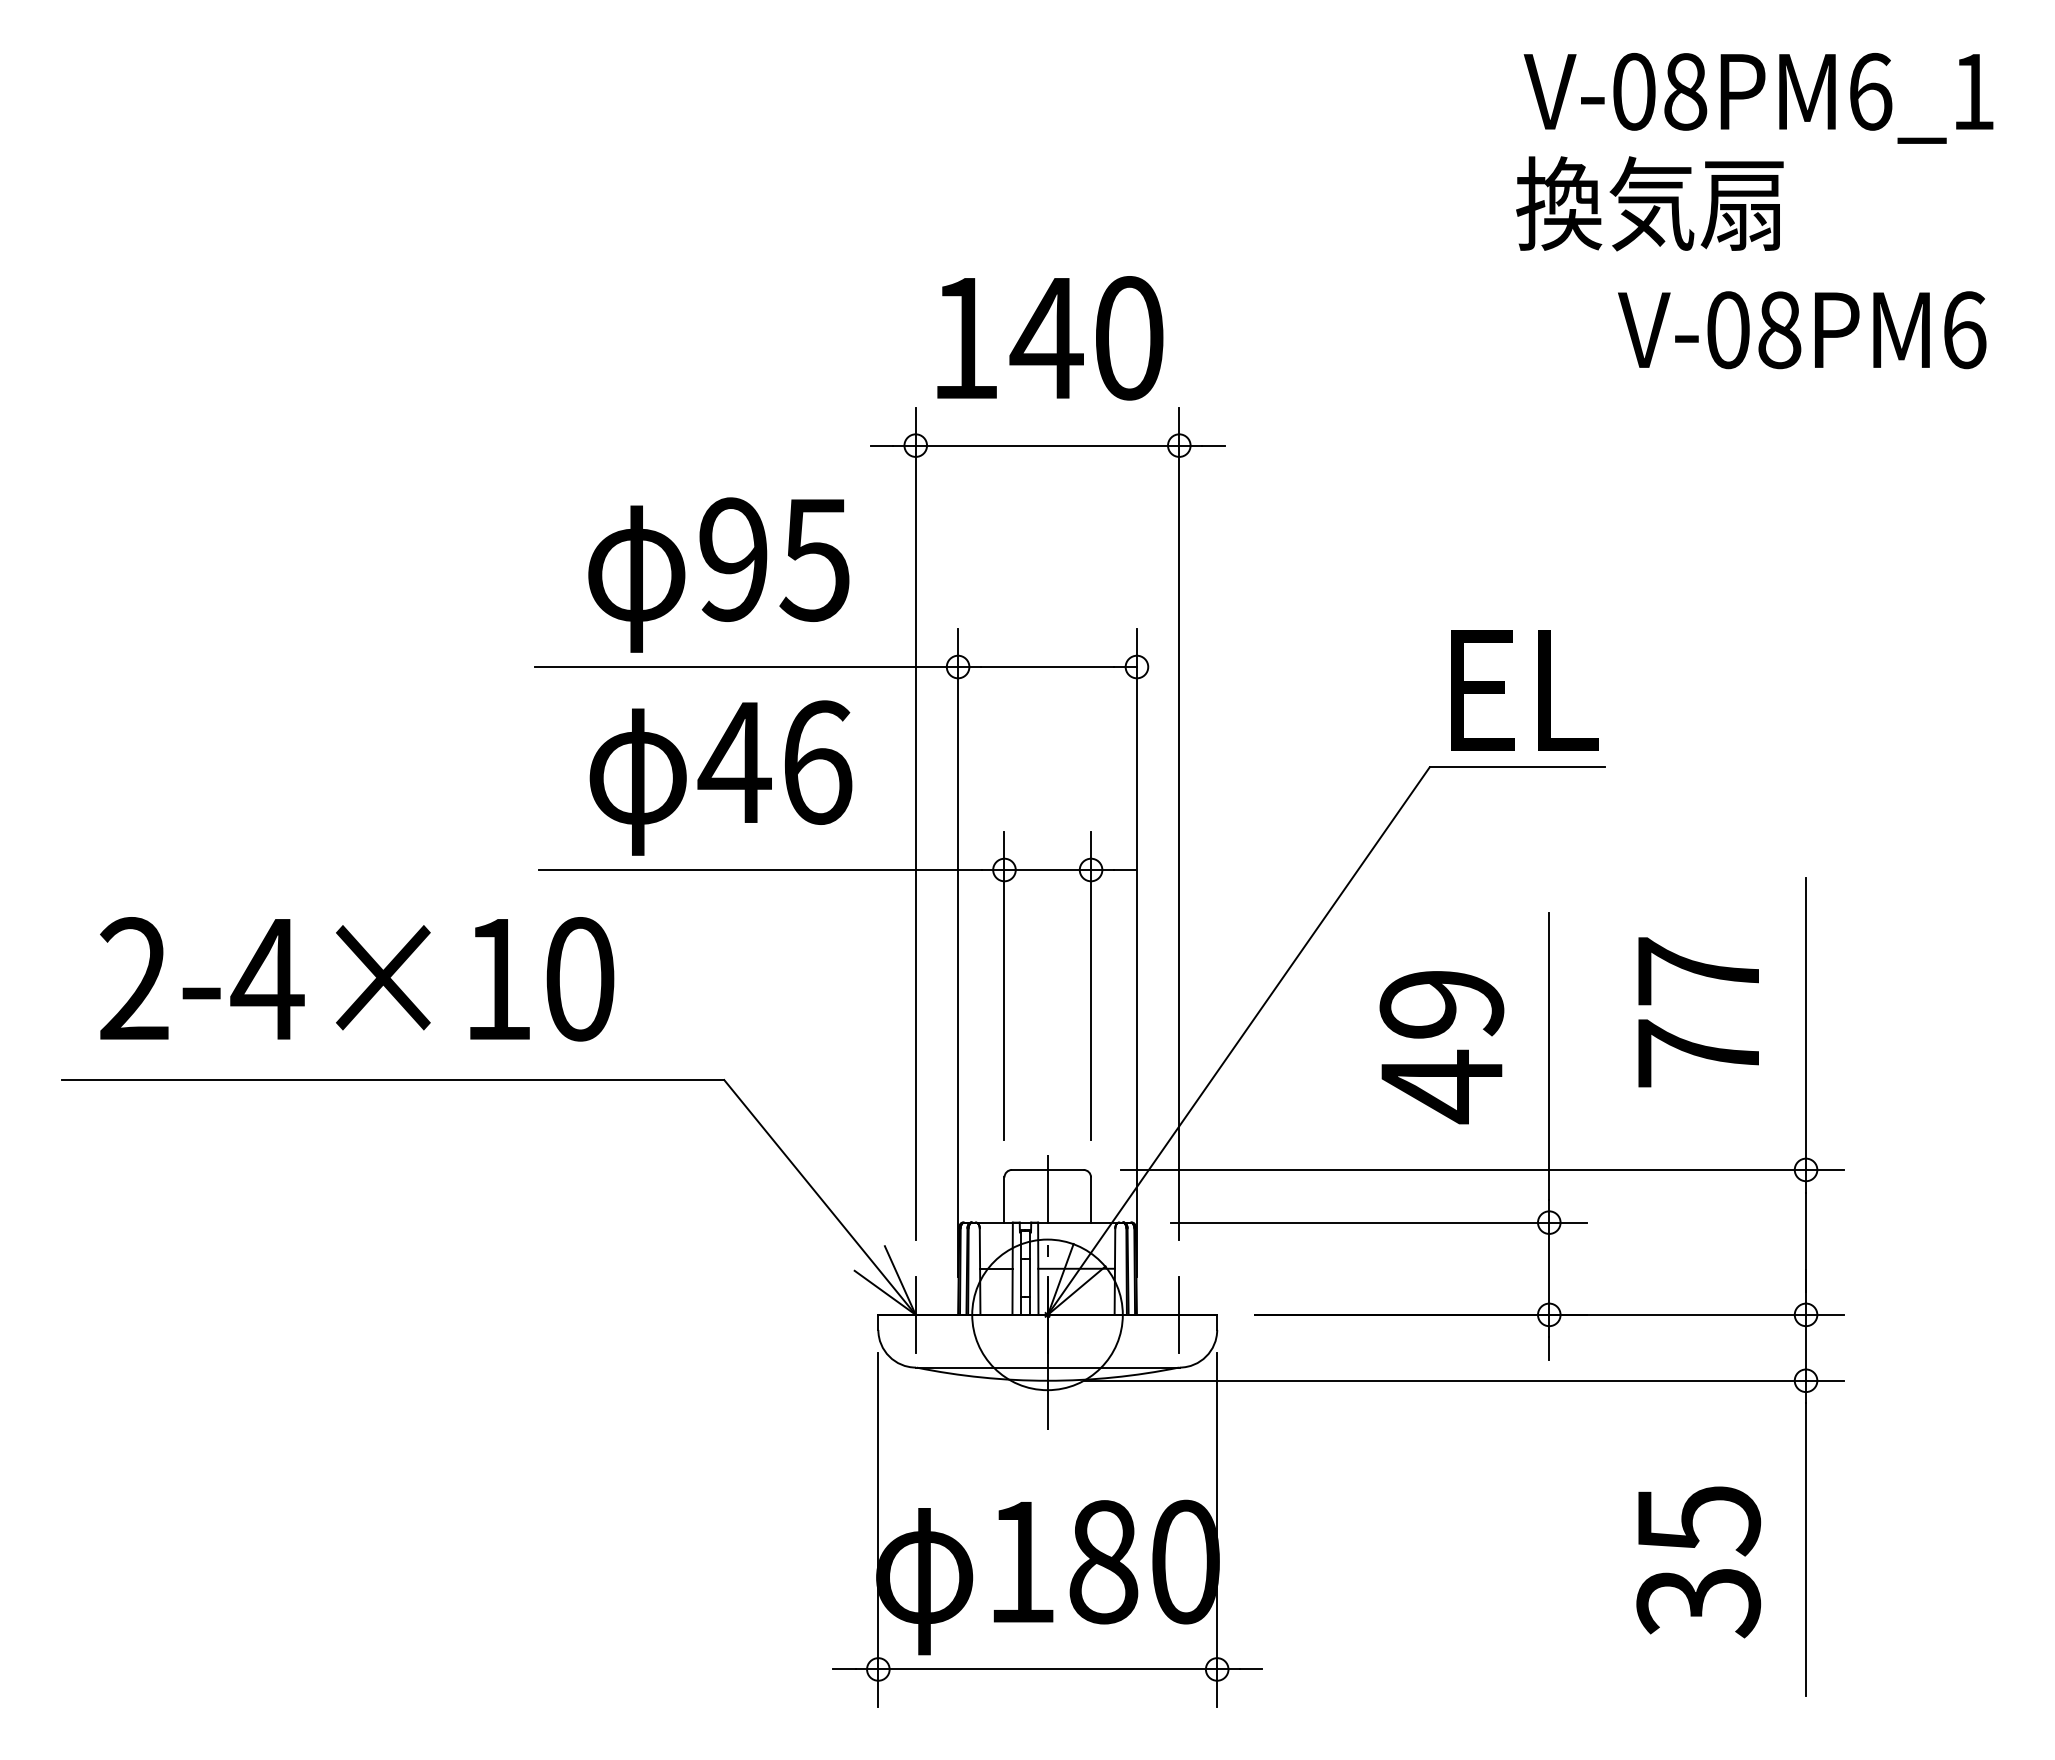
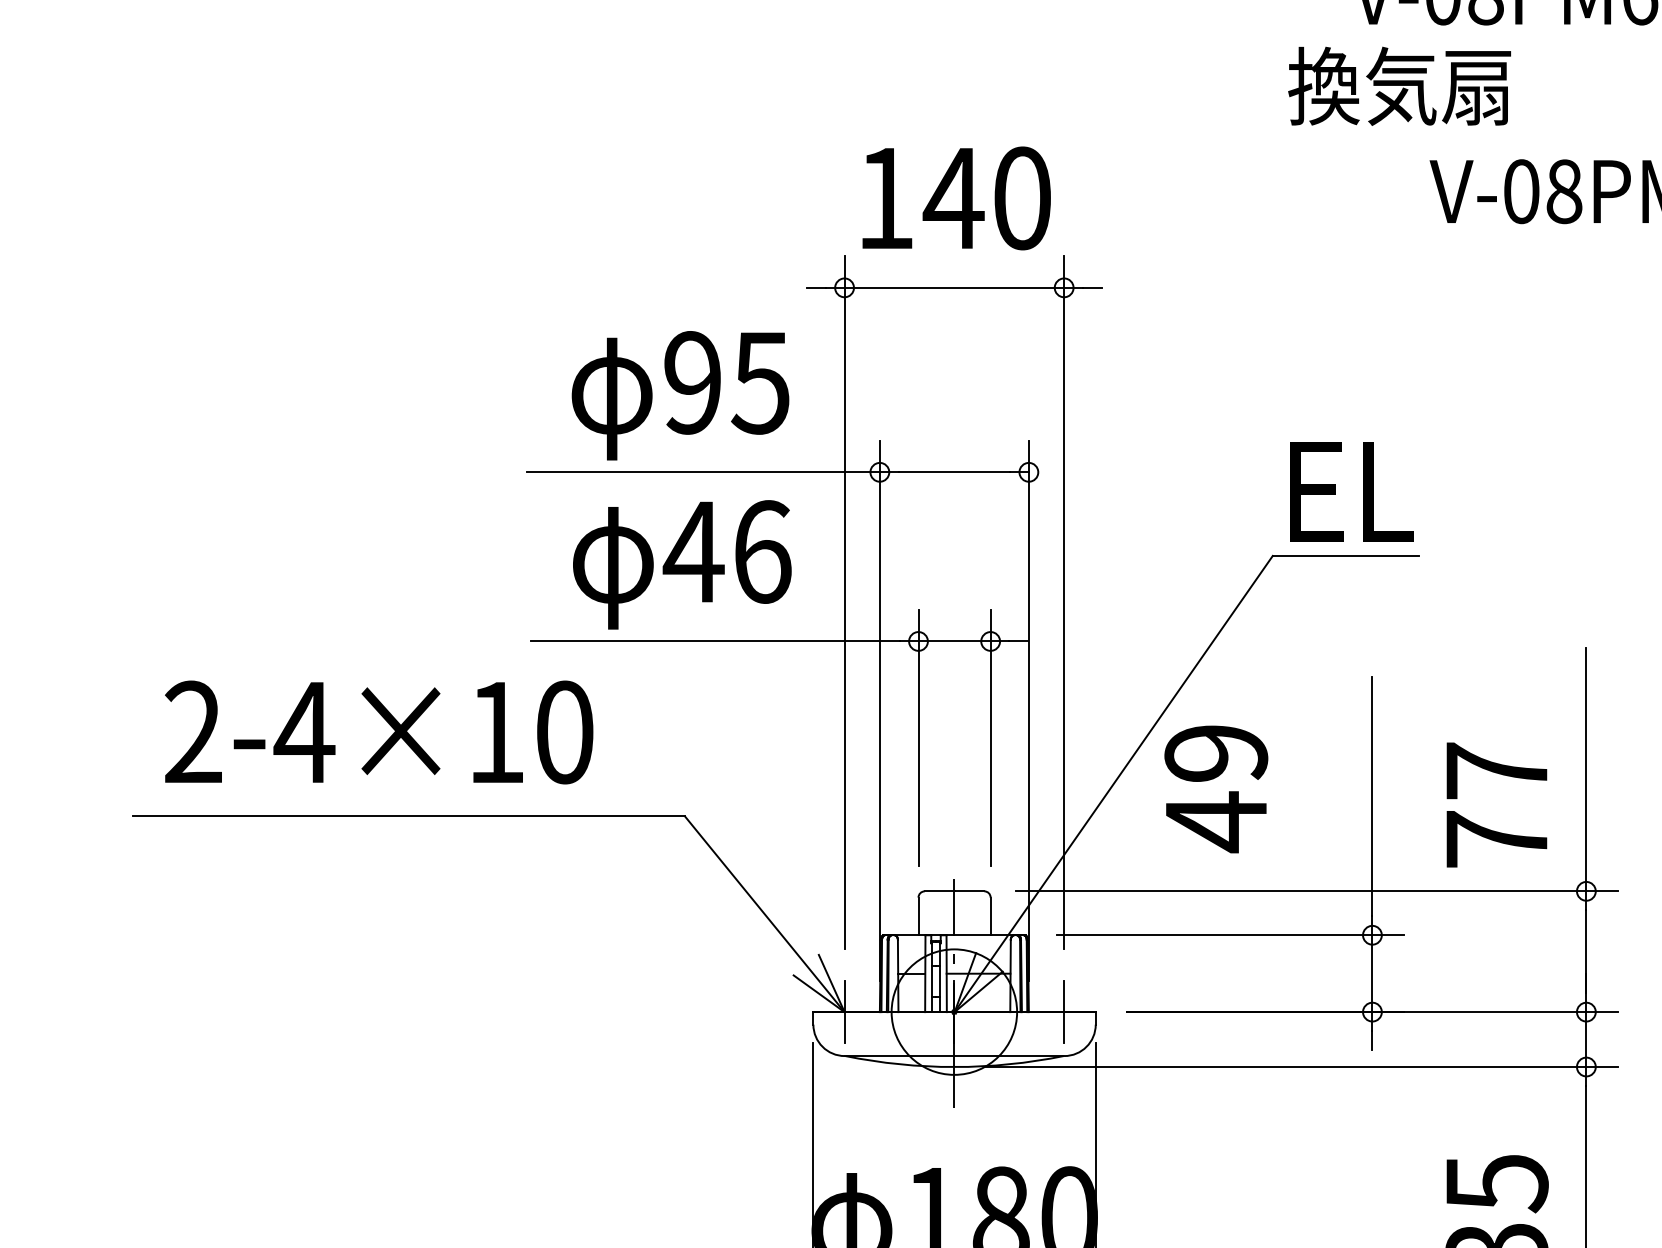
text: (1649, 203) -> (1399, 86), moved
text: (1698, 1012) -> (1496, 805), moved
text: (1441, 1047) -> (1215, 789), moved

